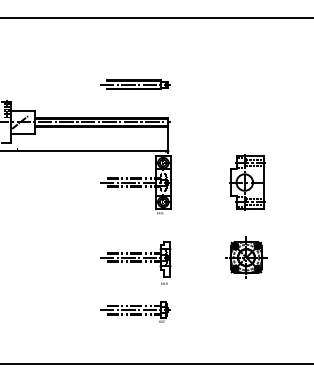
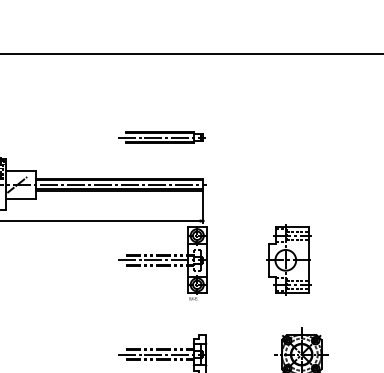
part: (247, 182) -> (289, 260), moved

